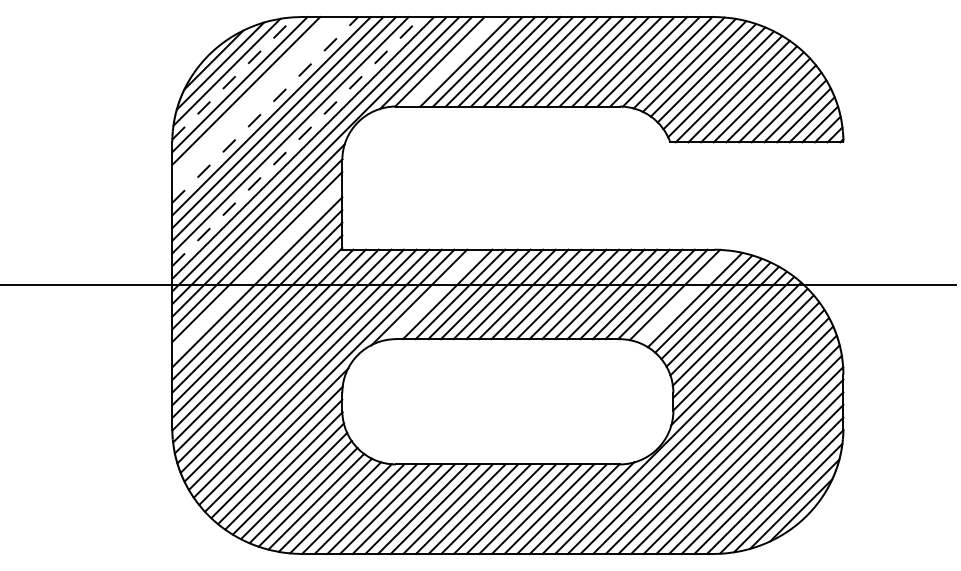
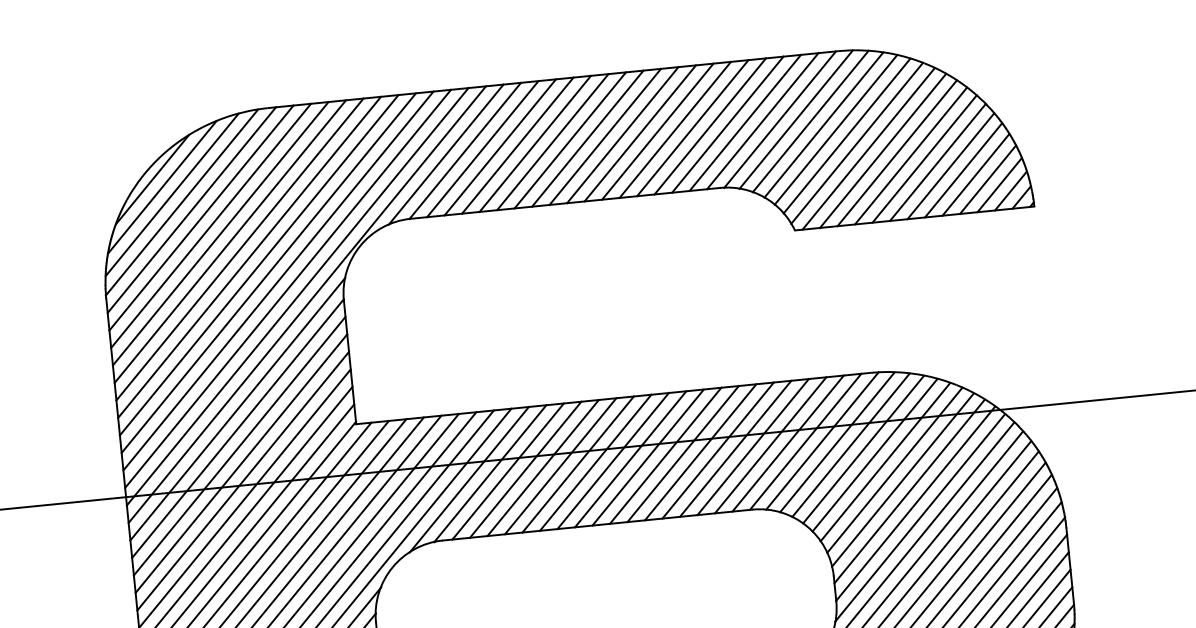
line: (452, 61) -> (482, 148), added
line: (233, 78) -> (182, 202), dashed -> solid
line: (252, 97) -> (211, 226), added
line: (258, 103) -> (220, 233), added
line: (265, 109) -> (230, 240), dashed -> solid
line: (297, 141) -> (279, 280), dashed -> solid
line: (257, 269) -> (241, 463), added
line: (434, 294) -> (489, 473), added
line: (685, 297) -> (837, 442), added

